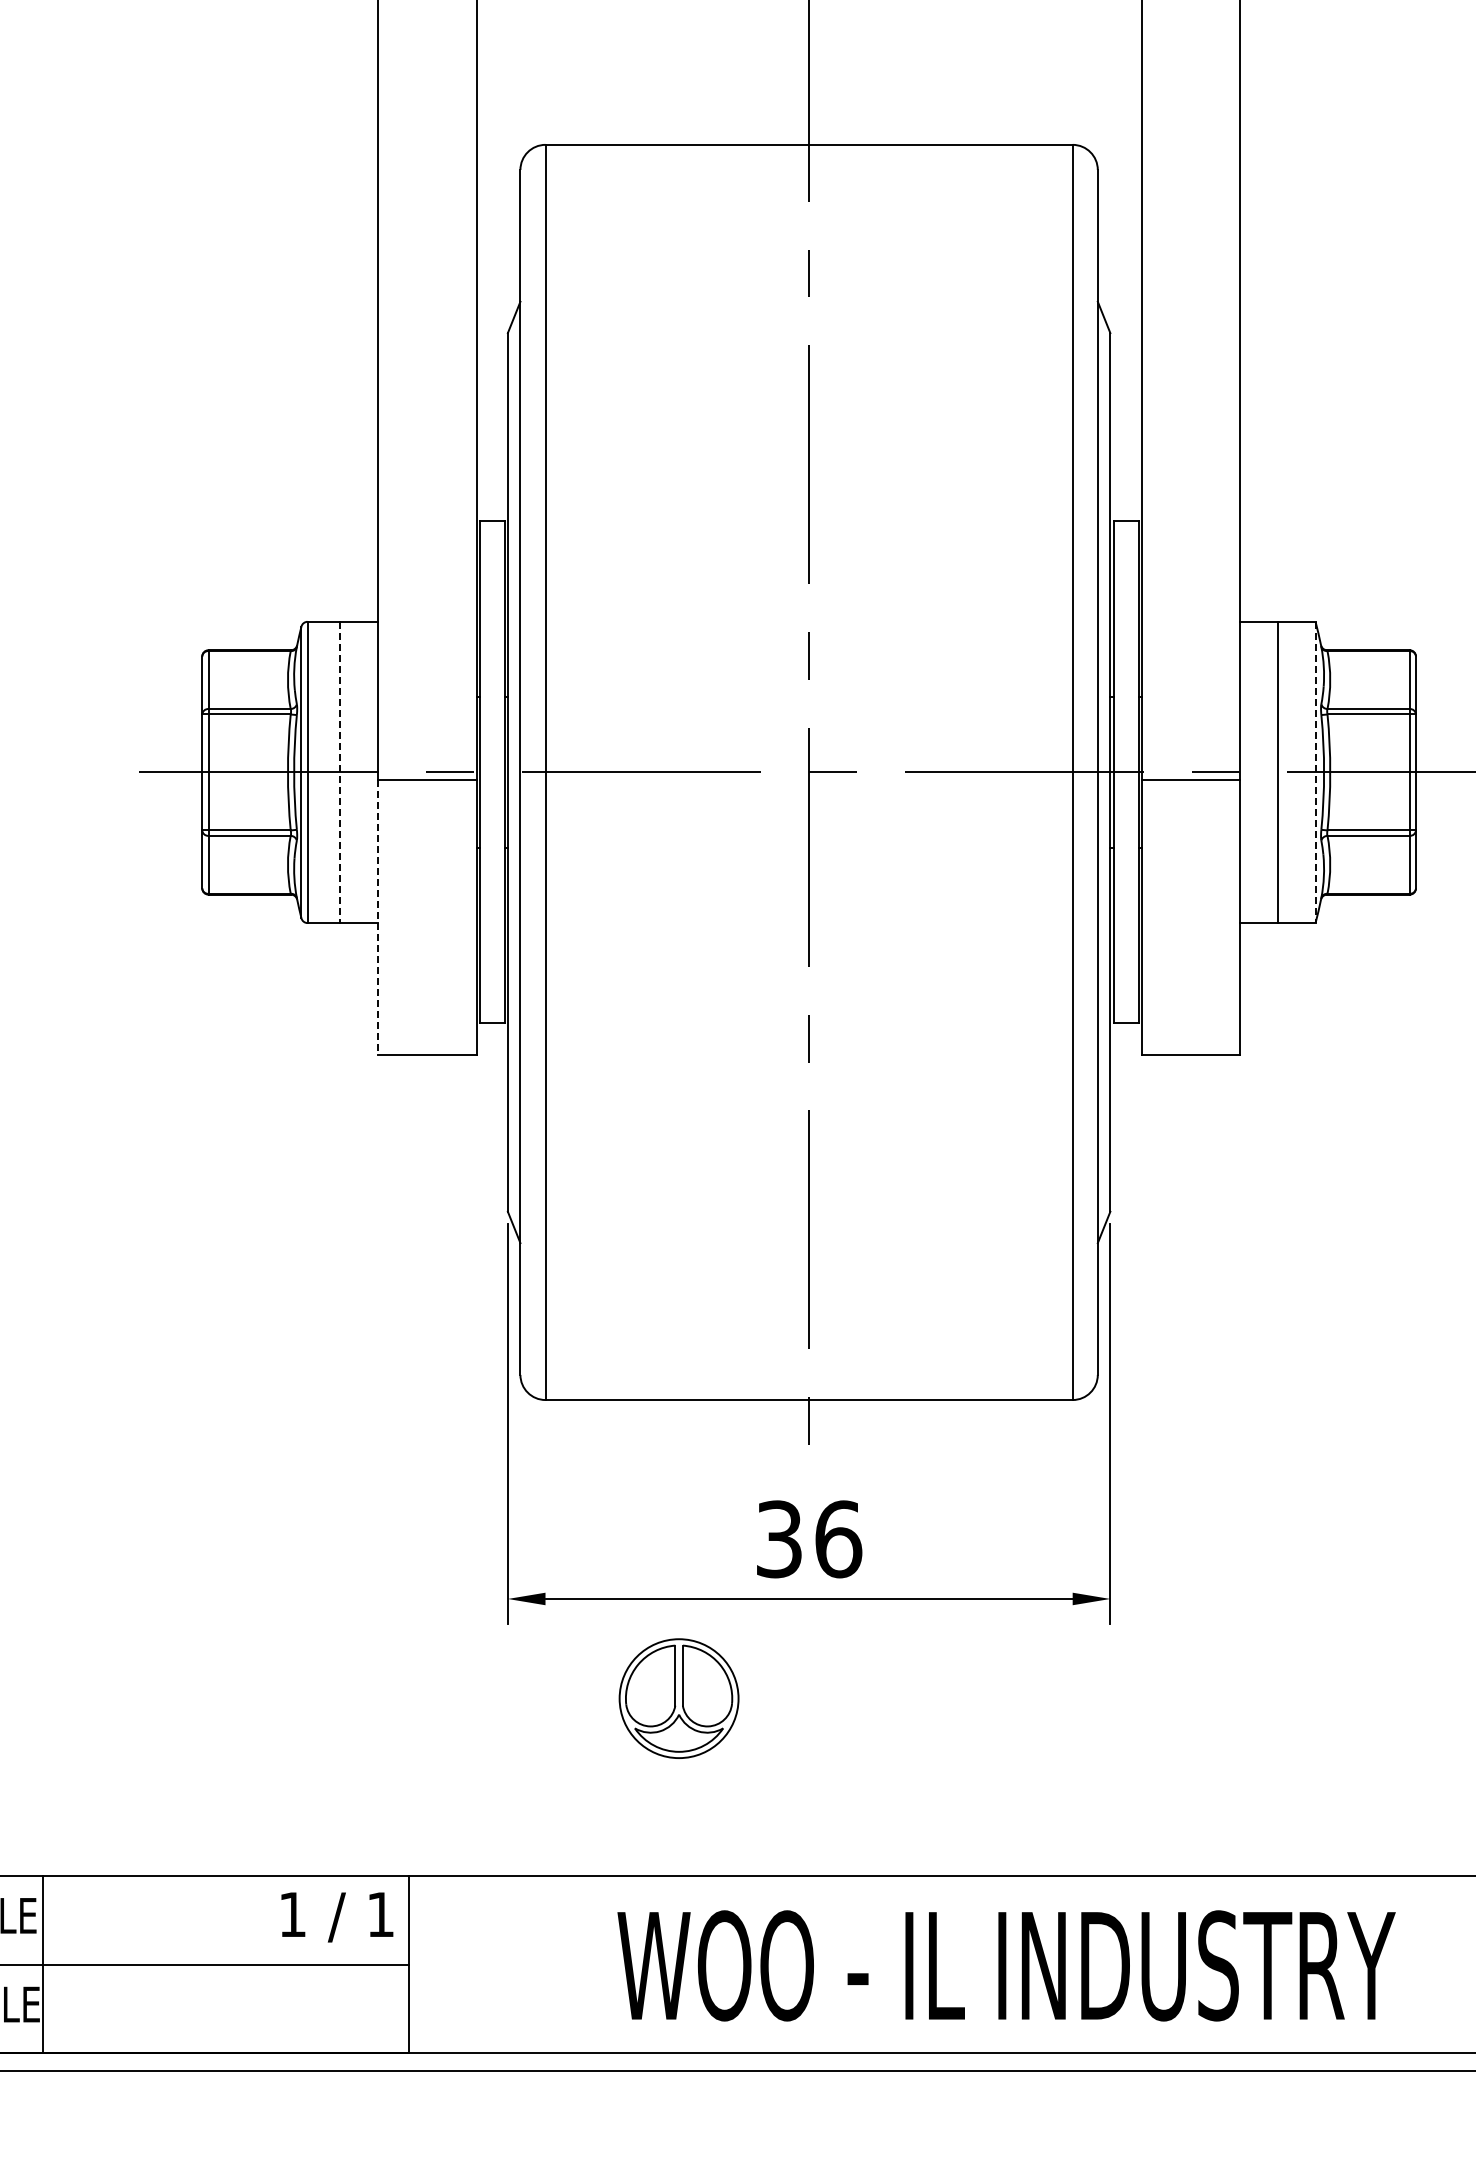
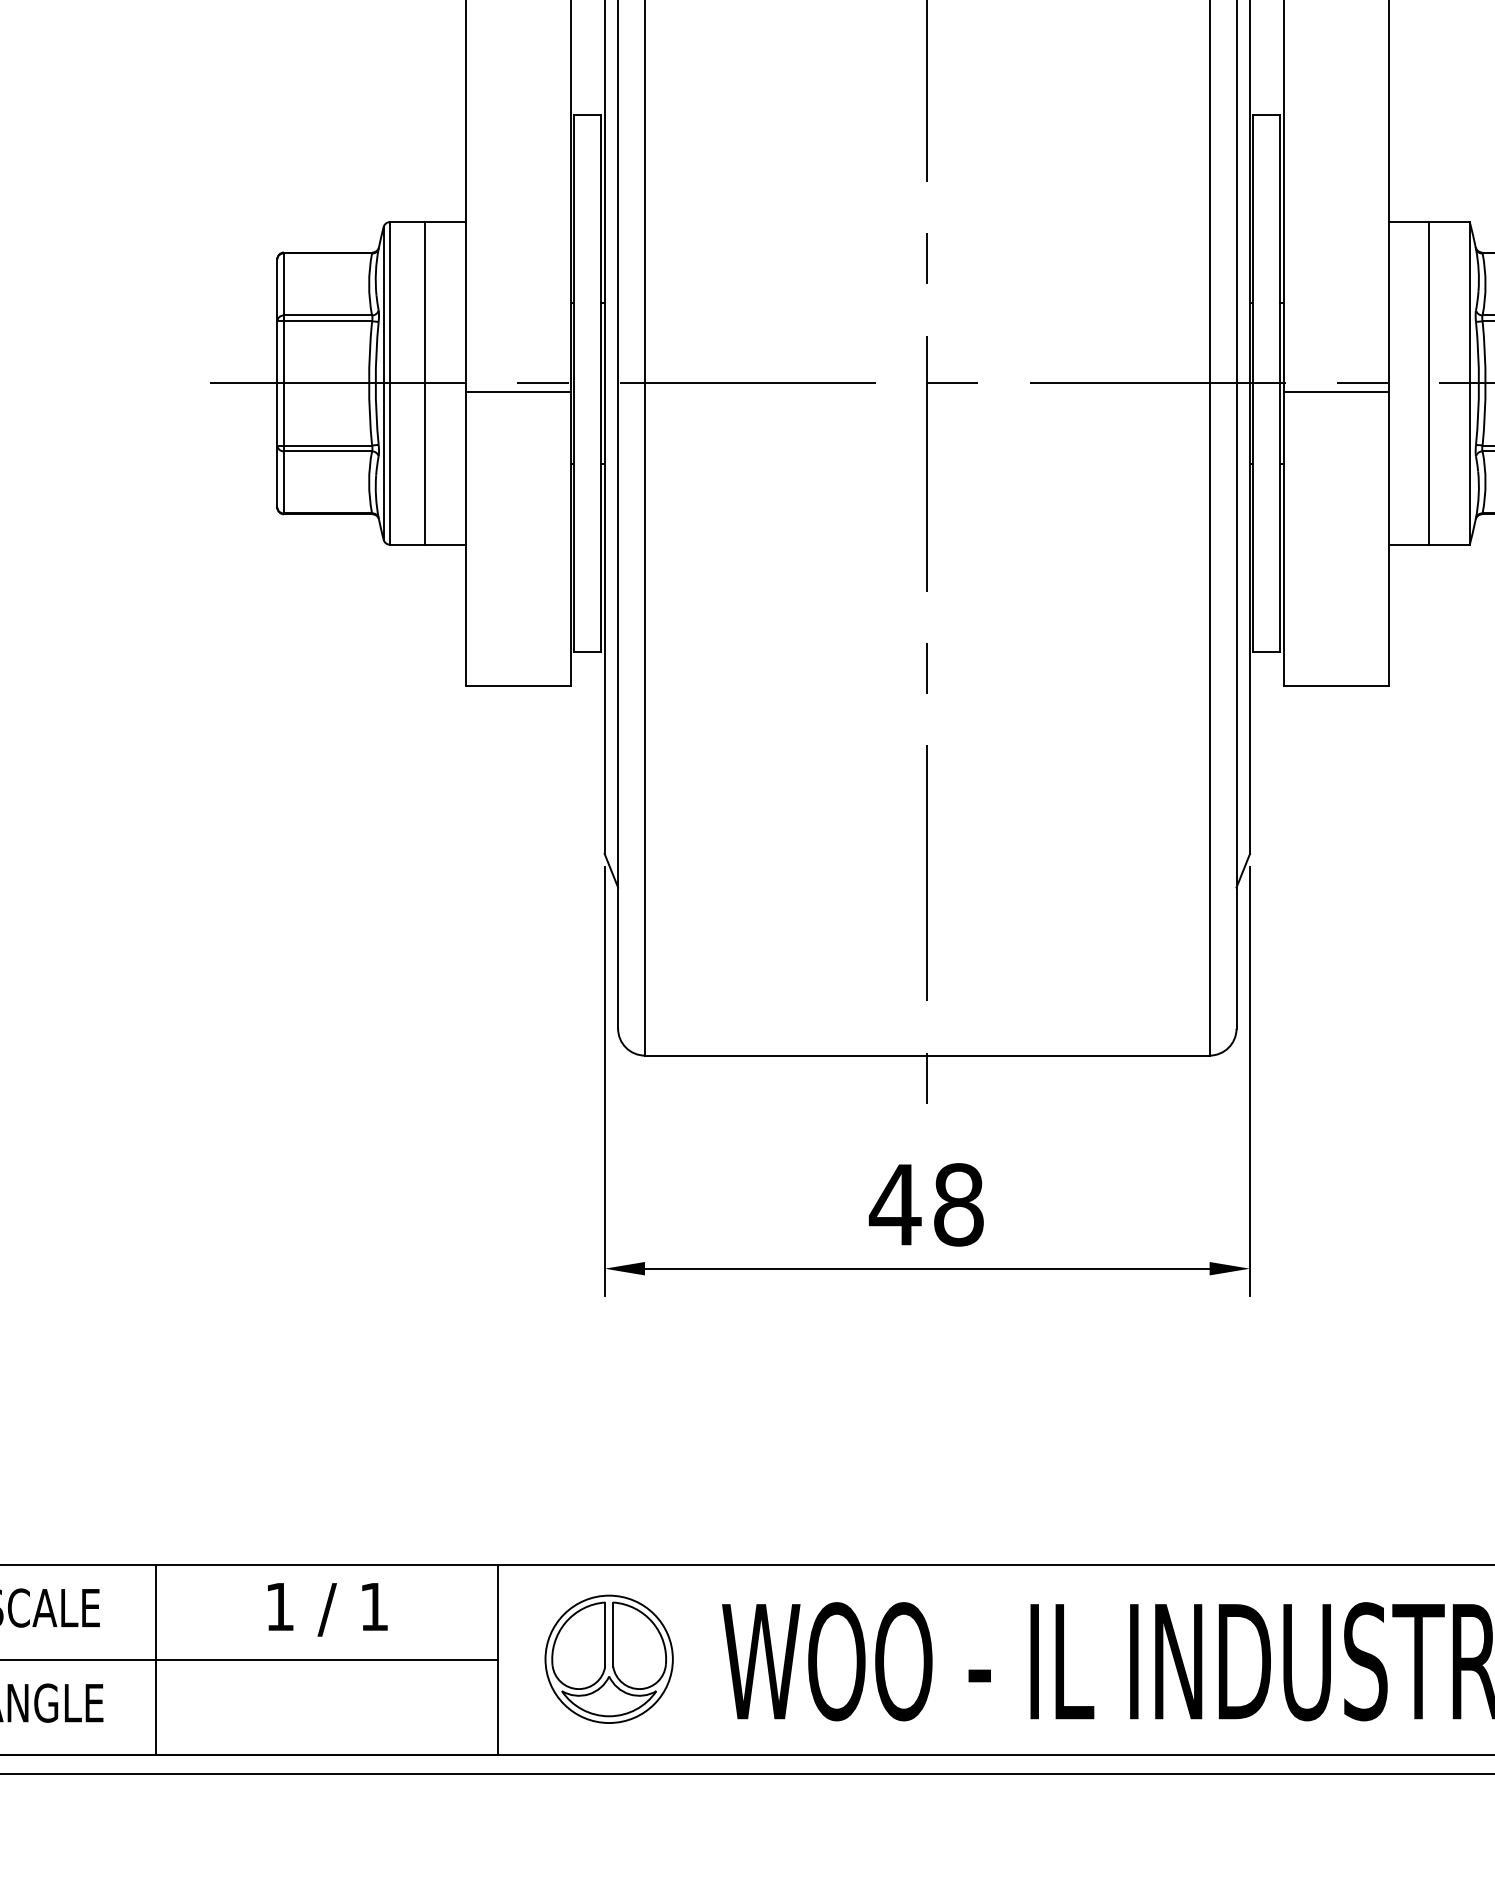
line: (340, 772) -> (425, 383), dashed -> solid
line: (1315, 772) -> (1469, 383), dashed -> solid
line: (377, 918) -> (465, 539), dashed -> solid
text: (808, 1539) -> (926, 1205), 36 -> 48
part: (678, 1698) -> (608, 1659), moved
text: (337, 1917) -> (327, 1609), moved
line: (43, 1964) -> (156, 1660), moved

